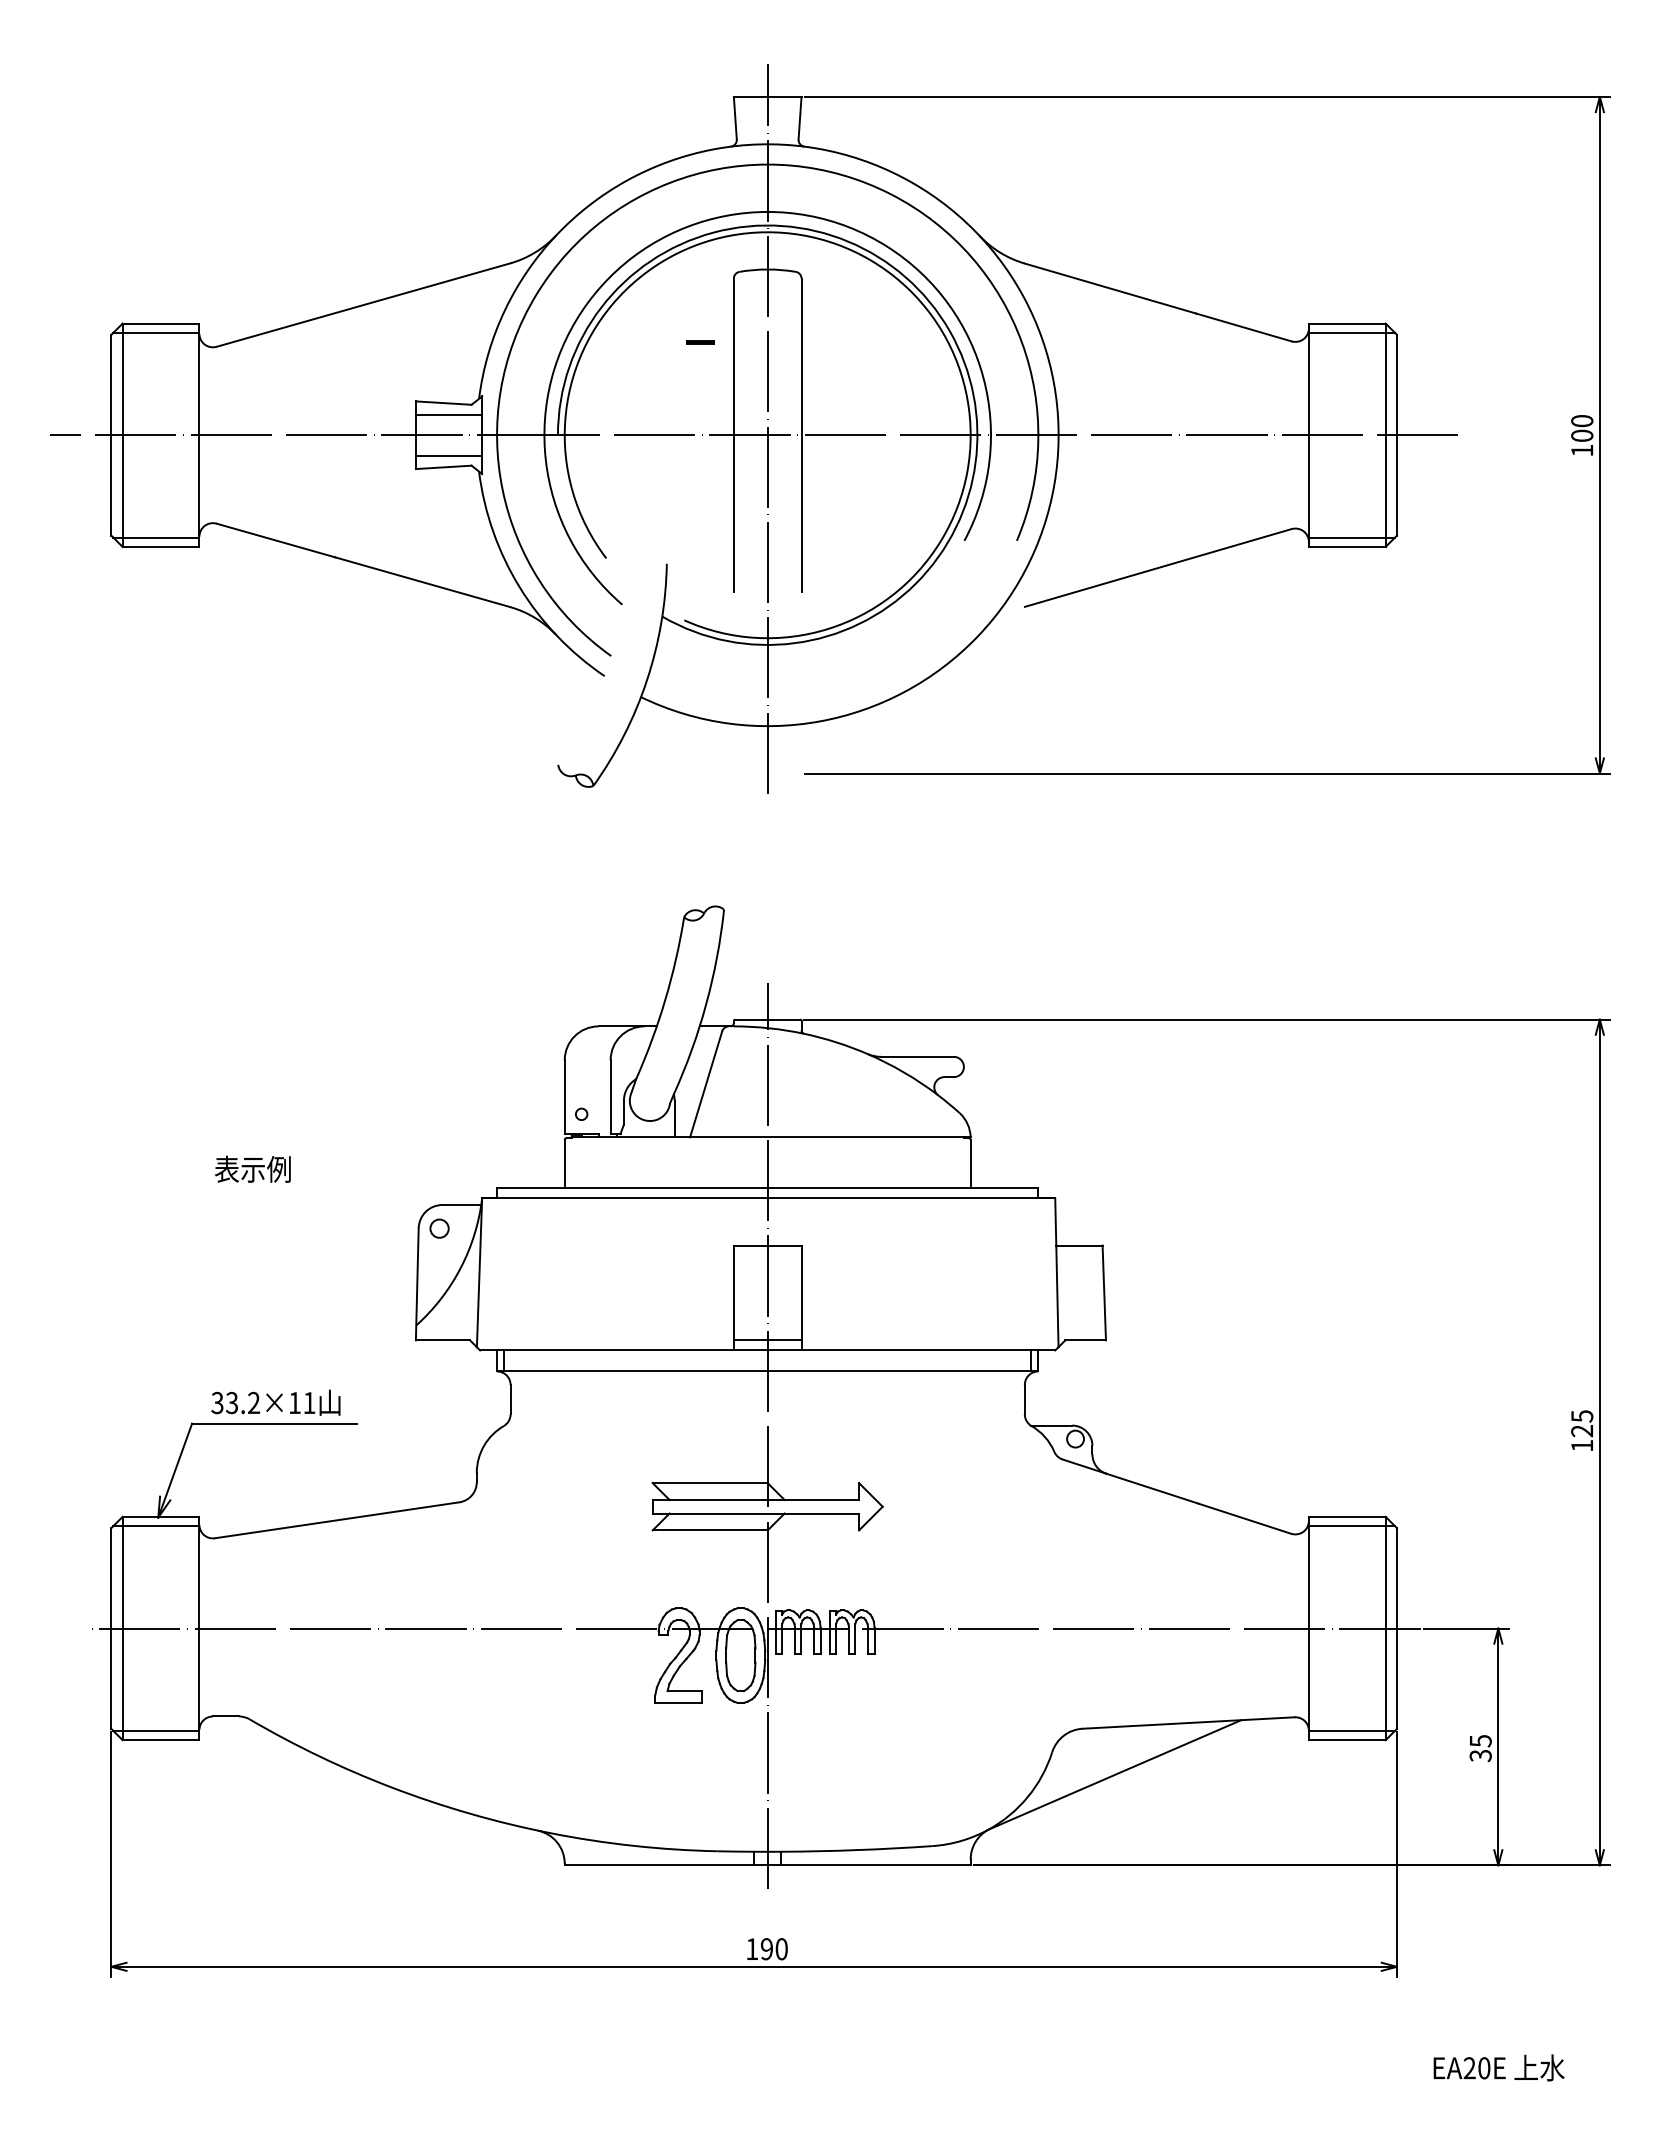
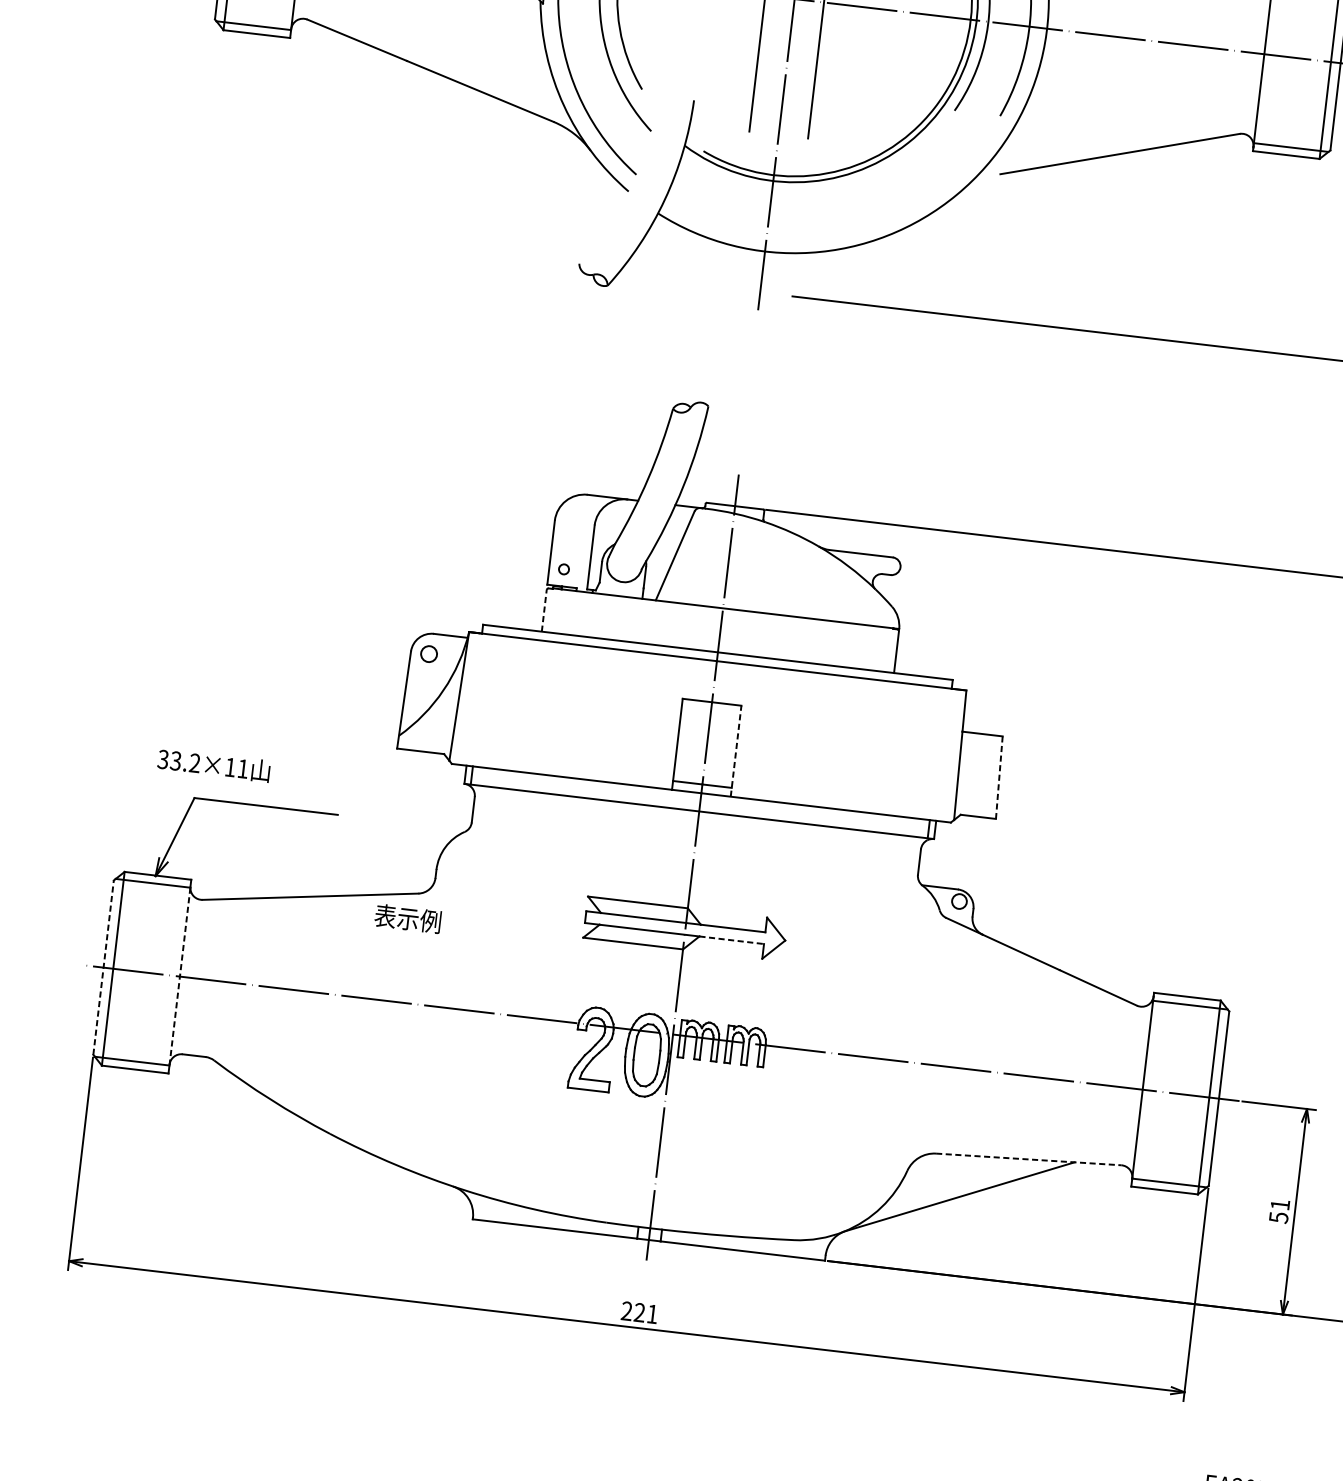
line: (564, 1163) -> (544, 610), solid -> dashed
text: (252, 1168) -> (407, 918), moved
line: (1104, 1293) -> (999, 778), solid -> dashed
line: (801, 1297) -> (736, 750), solid -> dashed
text: (275, 1402) -> (213, 765), moved
line: (822, 1513) -> (732, 940), solid -> dashed
line: (111, 1628) -> (103, 967), solid -> dashed
line: (199, 1628) -> (180, 976), solid -> dashed
line: (1189, 1722) -> (1029, 1159), solid -> dashed
text: (1480, 1748) -> (1279, 1211), 35 -> 51
text: (766, 1949) -> (639, 1312), 190 -> 221

